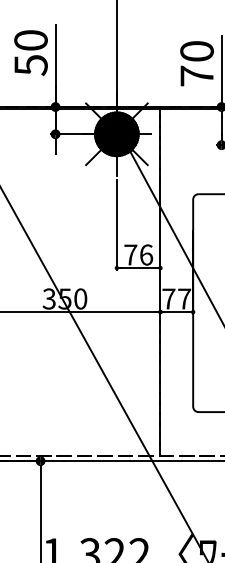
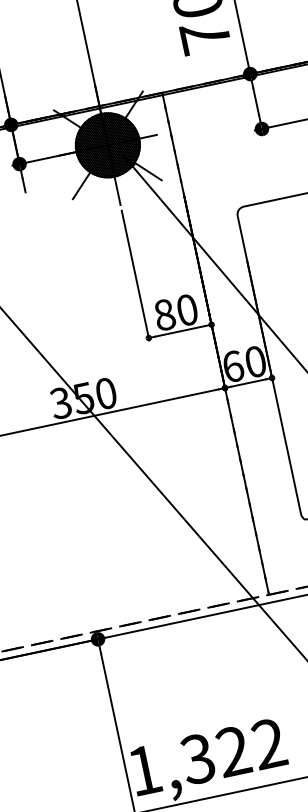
text: (138, 254) -> (175, 311), 76 -> 80
text: (176, 298) -> (243, 363), 77 -> 60

